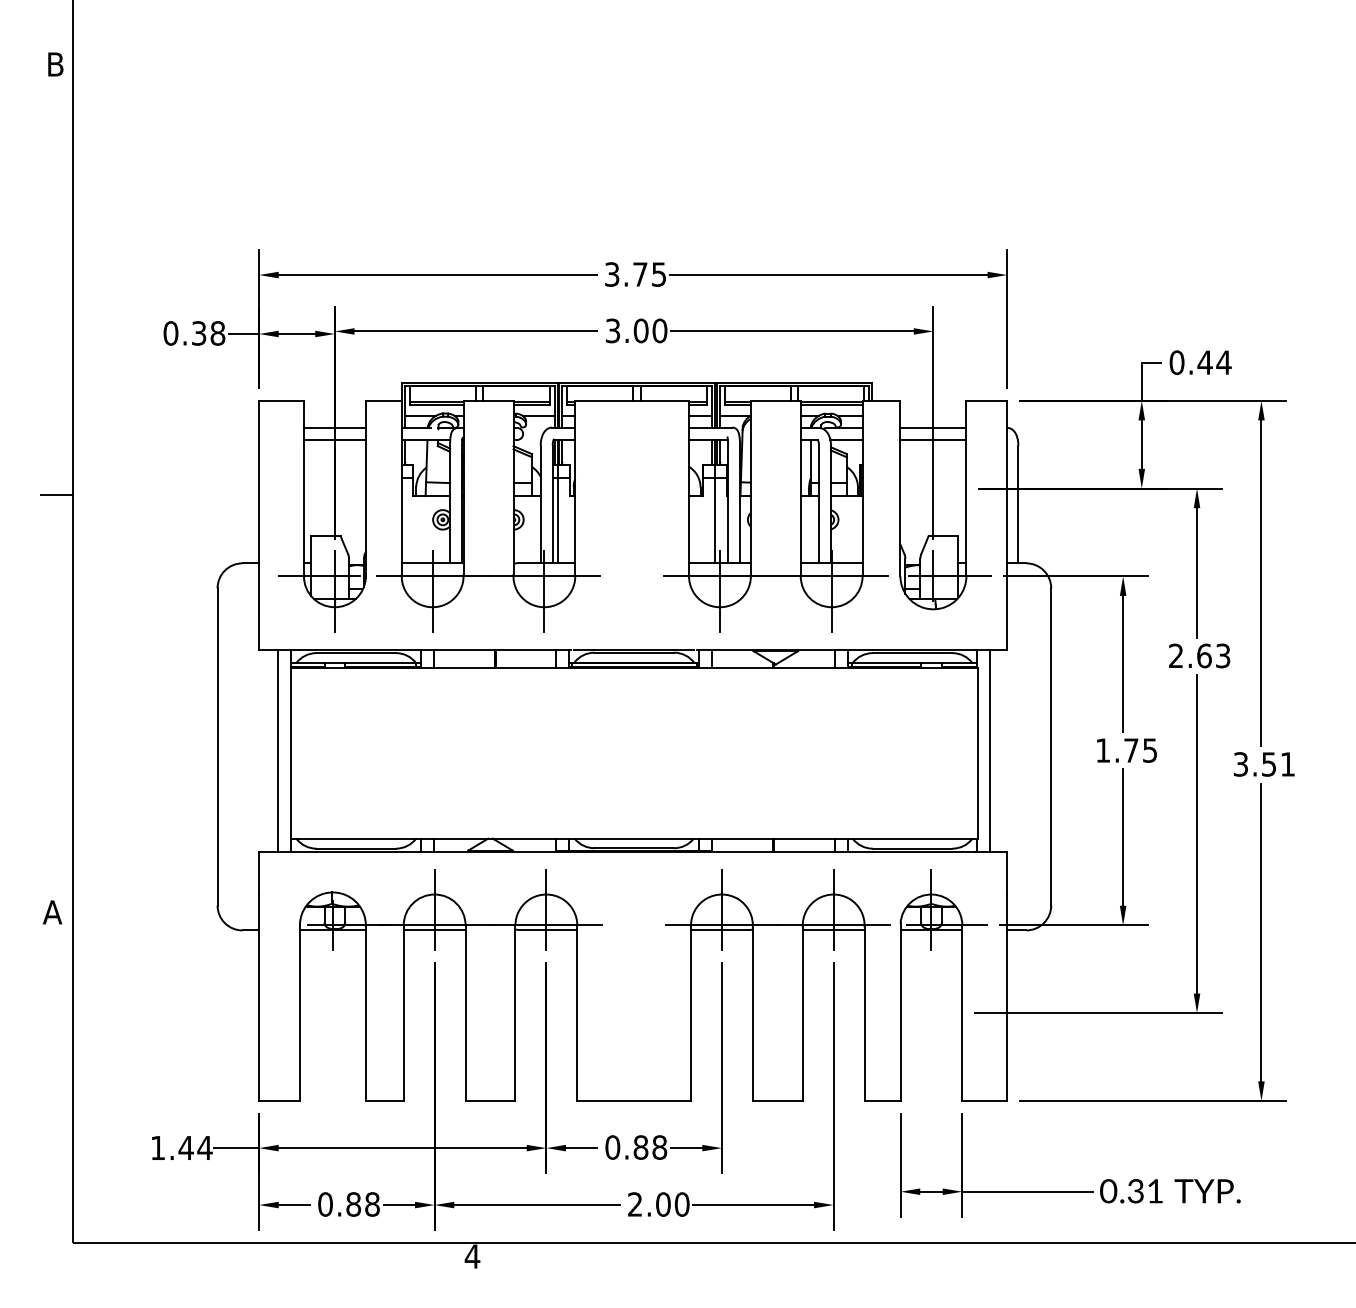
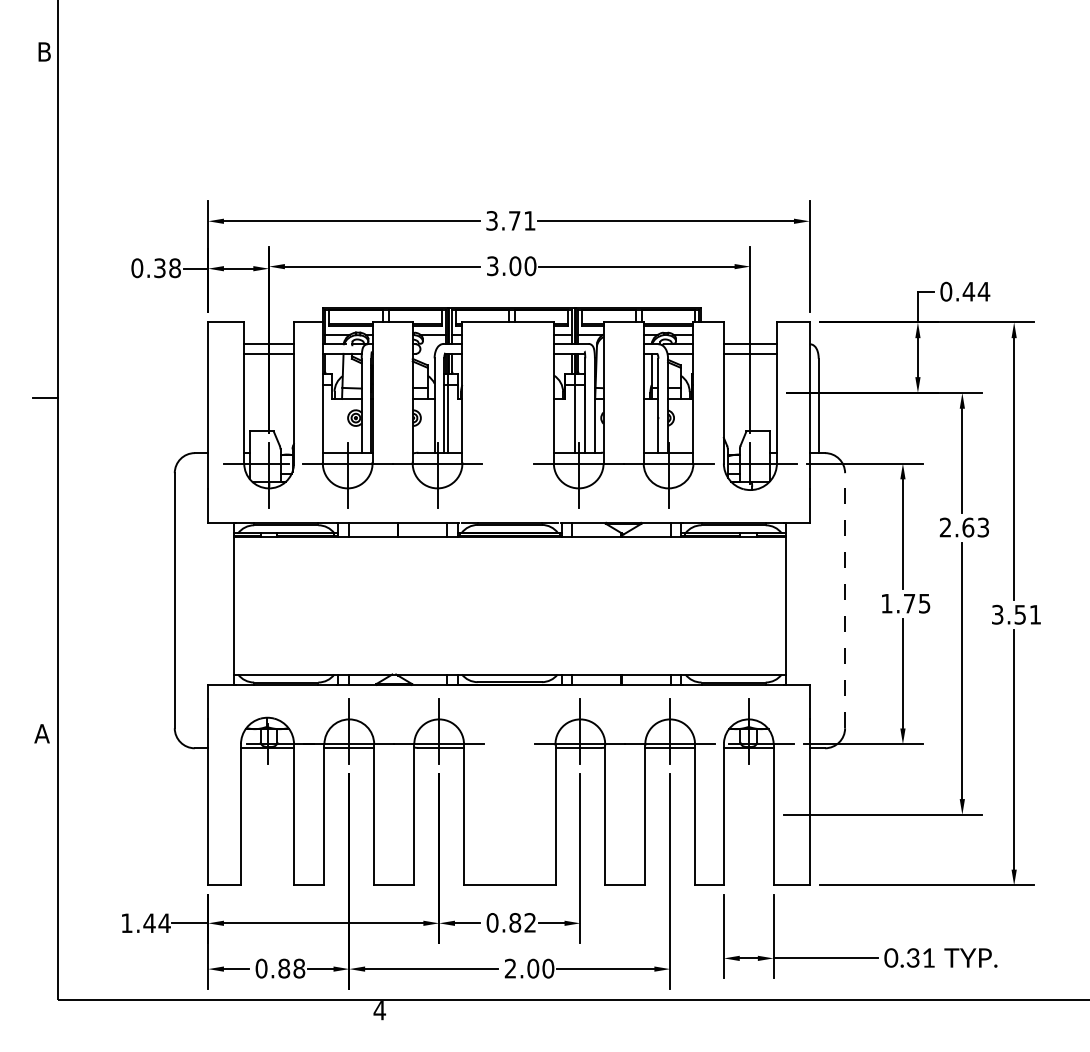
text: (658, 274) -> (529, 220), 3.75 -> 3.71
line: (1051, 746) -> (845, 600), solid -> dashed
line: (278, 750) -> (223, 603), removed
line: (990, 750) -> (796, 603), removed
text: (659, 1147) -> (530, 922), 0.88 -> 0.82

